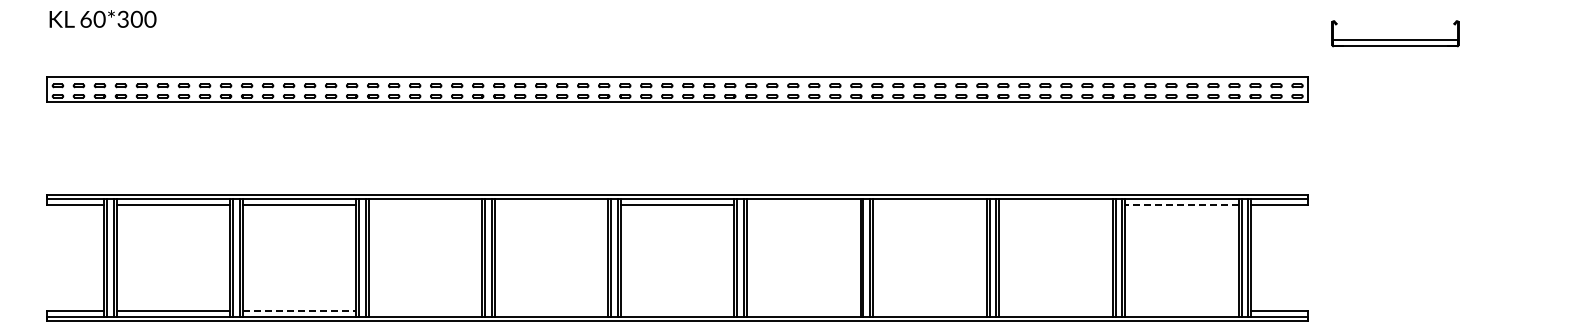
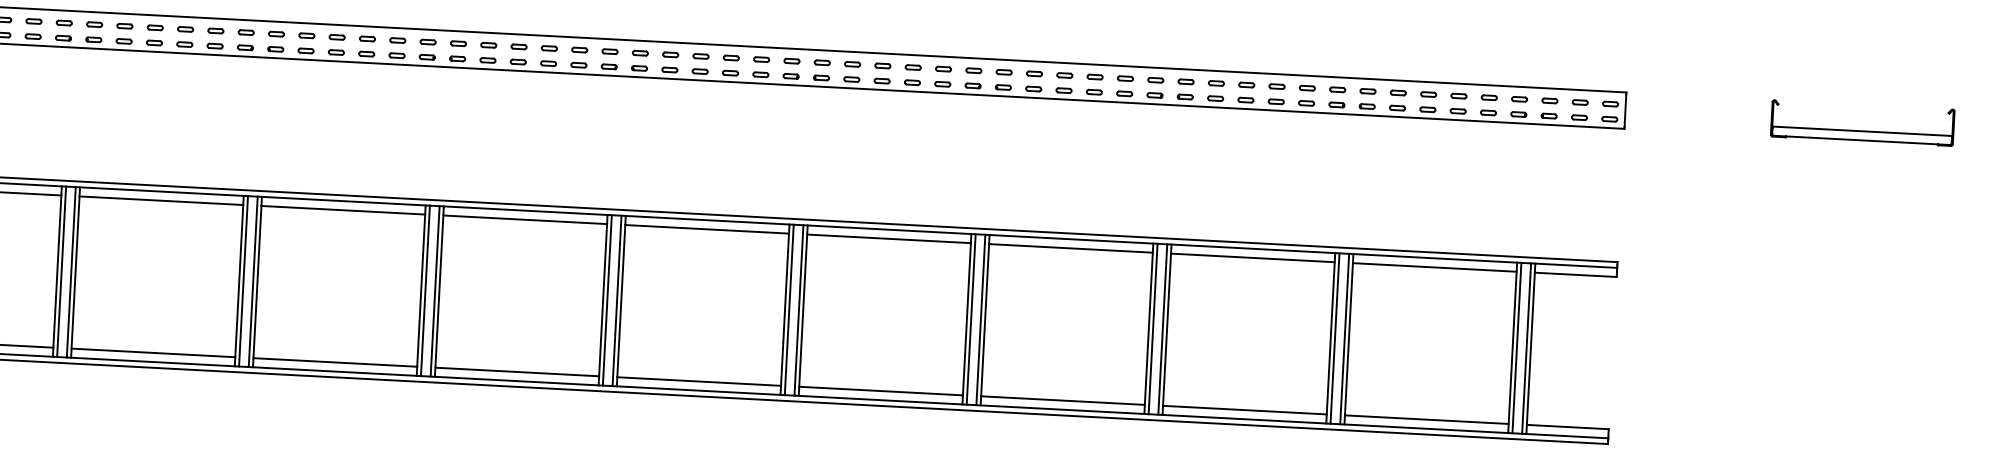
part: (1395, 33) -> (1862, 122), moved
line: (425, 205) -> (343, 210), added
line: (551, 205) -> (524, 220), added
line: (803, 205) -> (888, 239), added
line: (929, 205) -> (1070, 248), added
line: (1055, 205) -> (1252, 258), added
line: (1181, 205) -> (1434, 267), dashed -> solid
line: (299, 310) -> (153, 352), dashed -> solid
line: (425, 310) -> (335, 362), added
line: (551, 310) -> (516, 371), added
line: (677, 310) -> (698, 381), added
line: (803, 310) -> (880, 390), added
line: (929, 310) -> (1062, 400), added
line: (1055, 310) -> (1244, 409), added
line: (1181, 310) -> (1426, 419), added

